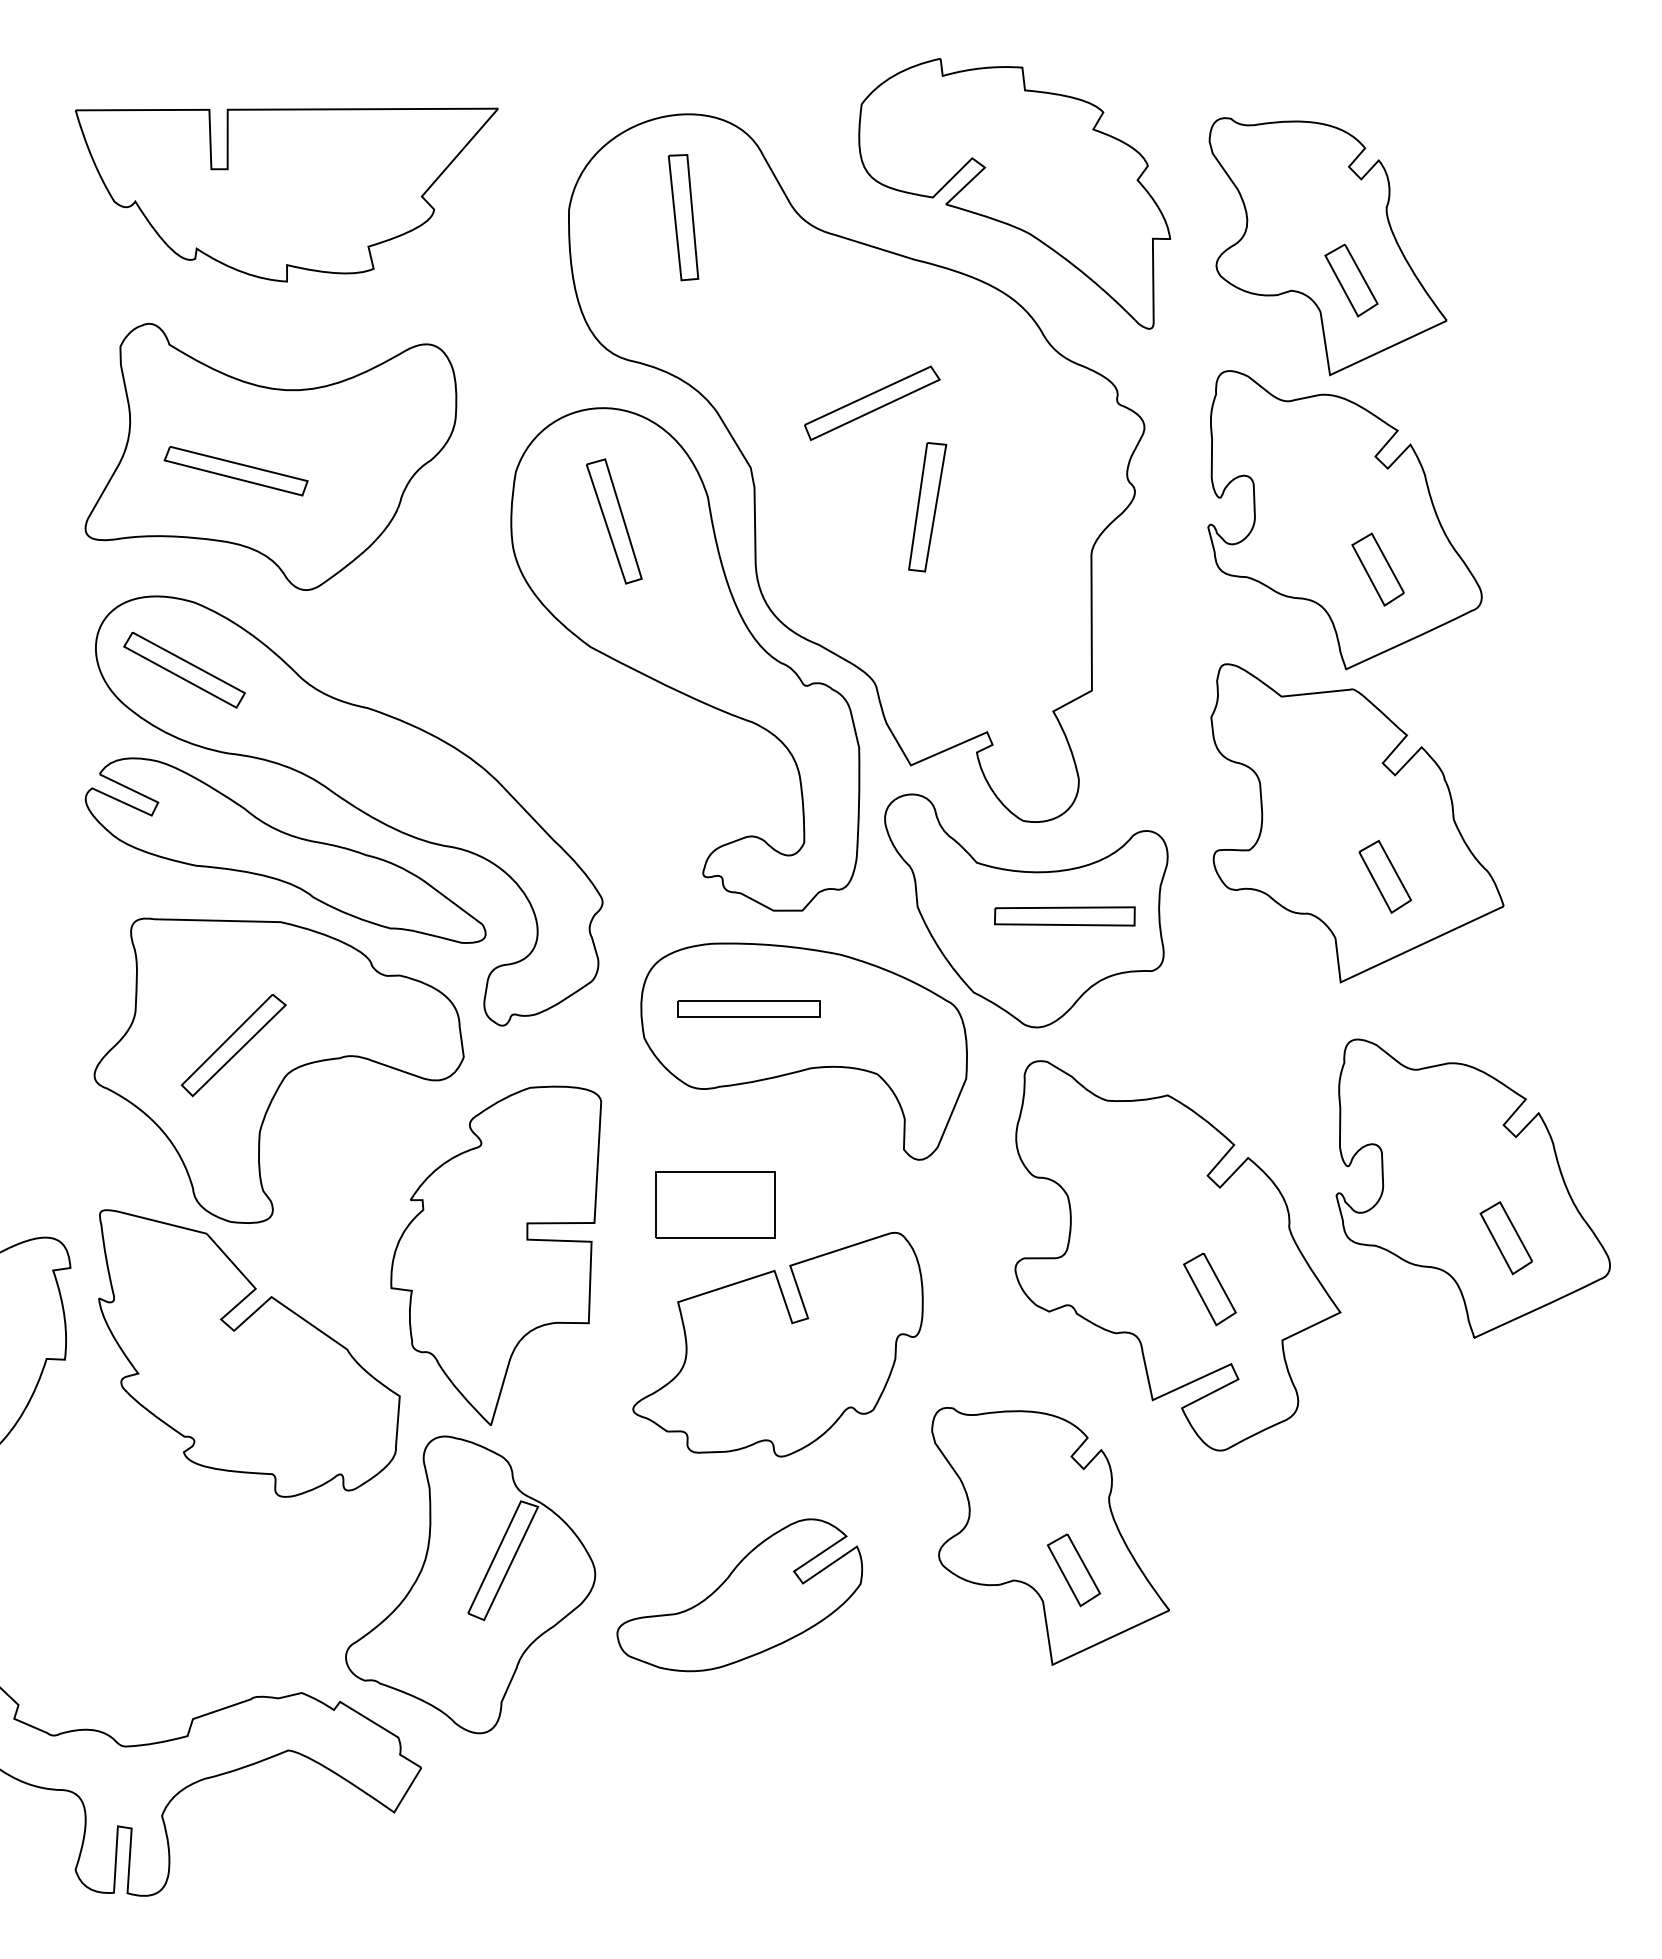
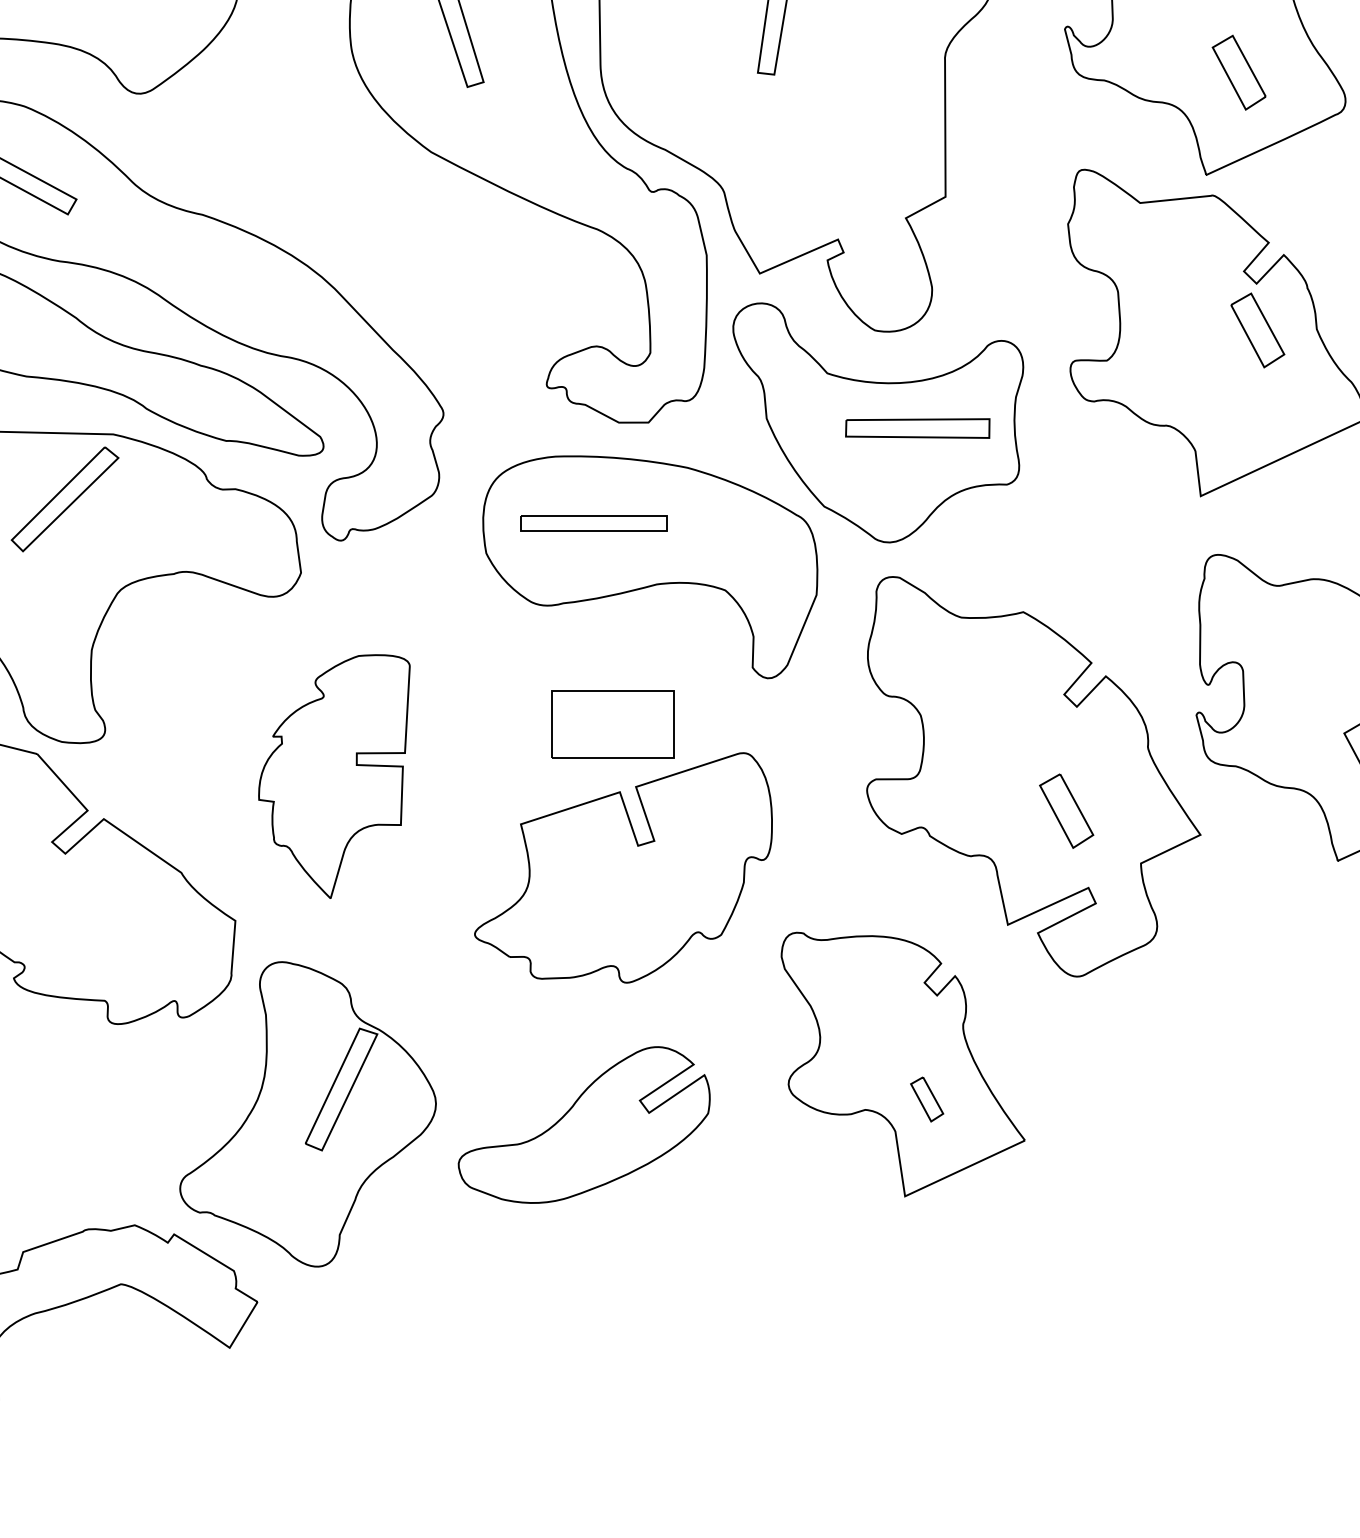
part: (1385, 876) -> (1258, 330), moved
part: (233, 1045) -> (64, 499), moved
part: (715, 1204) -> (612, 724), moved
part: (496, 1255) -> (334, 776), size x0.7
part: (1073, 1570) -> (926, 1099), size x0.6

